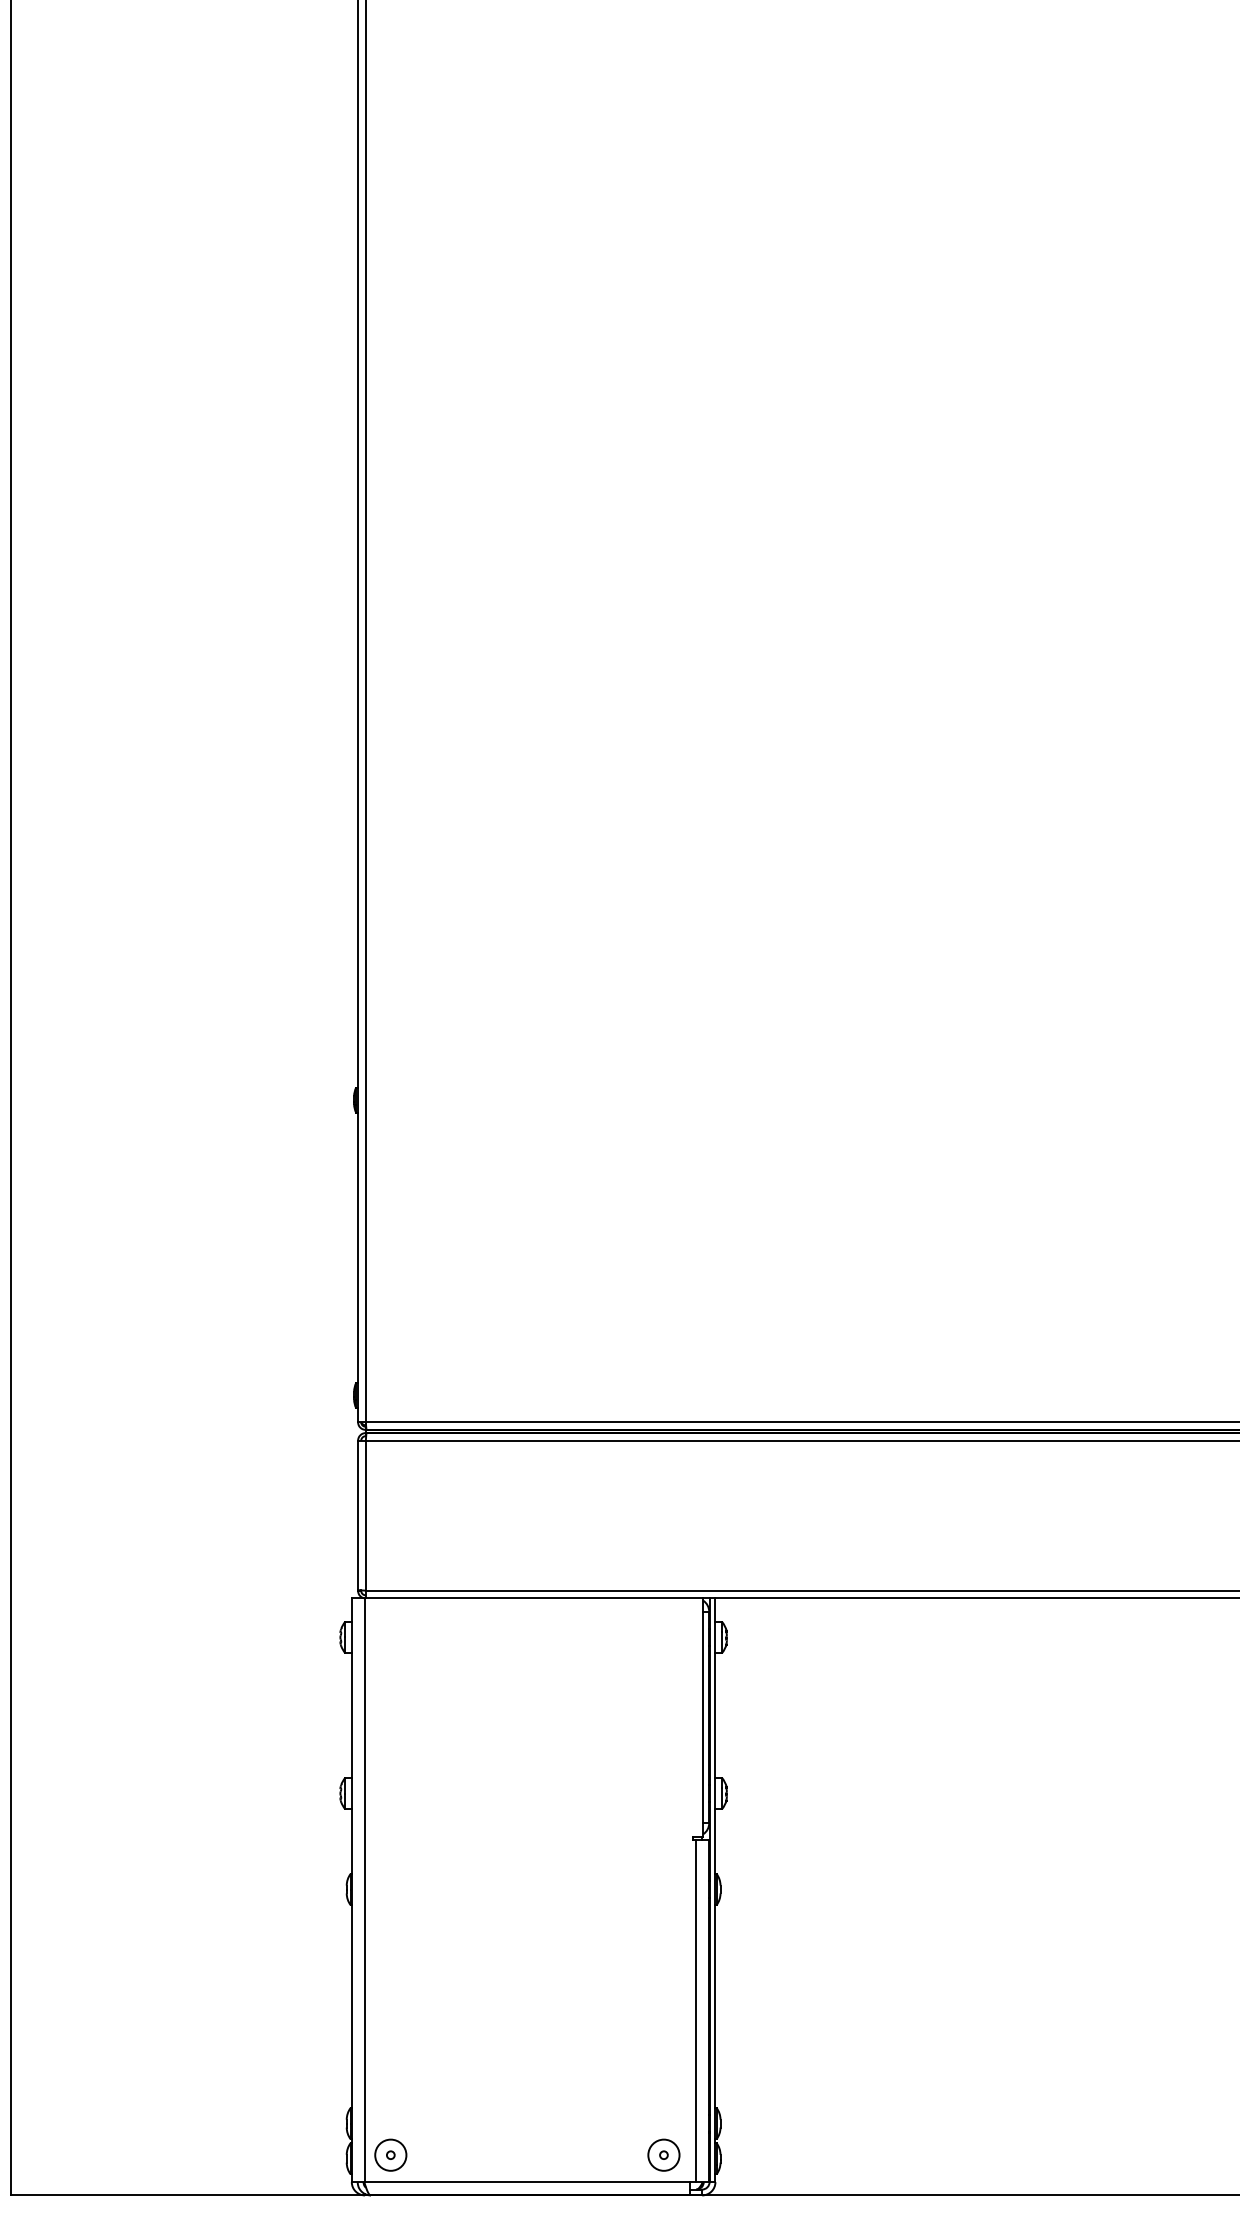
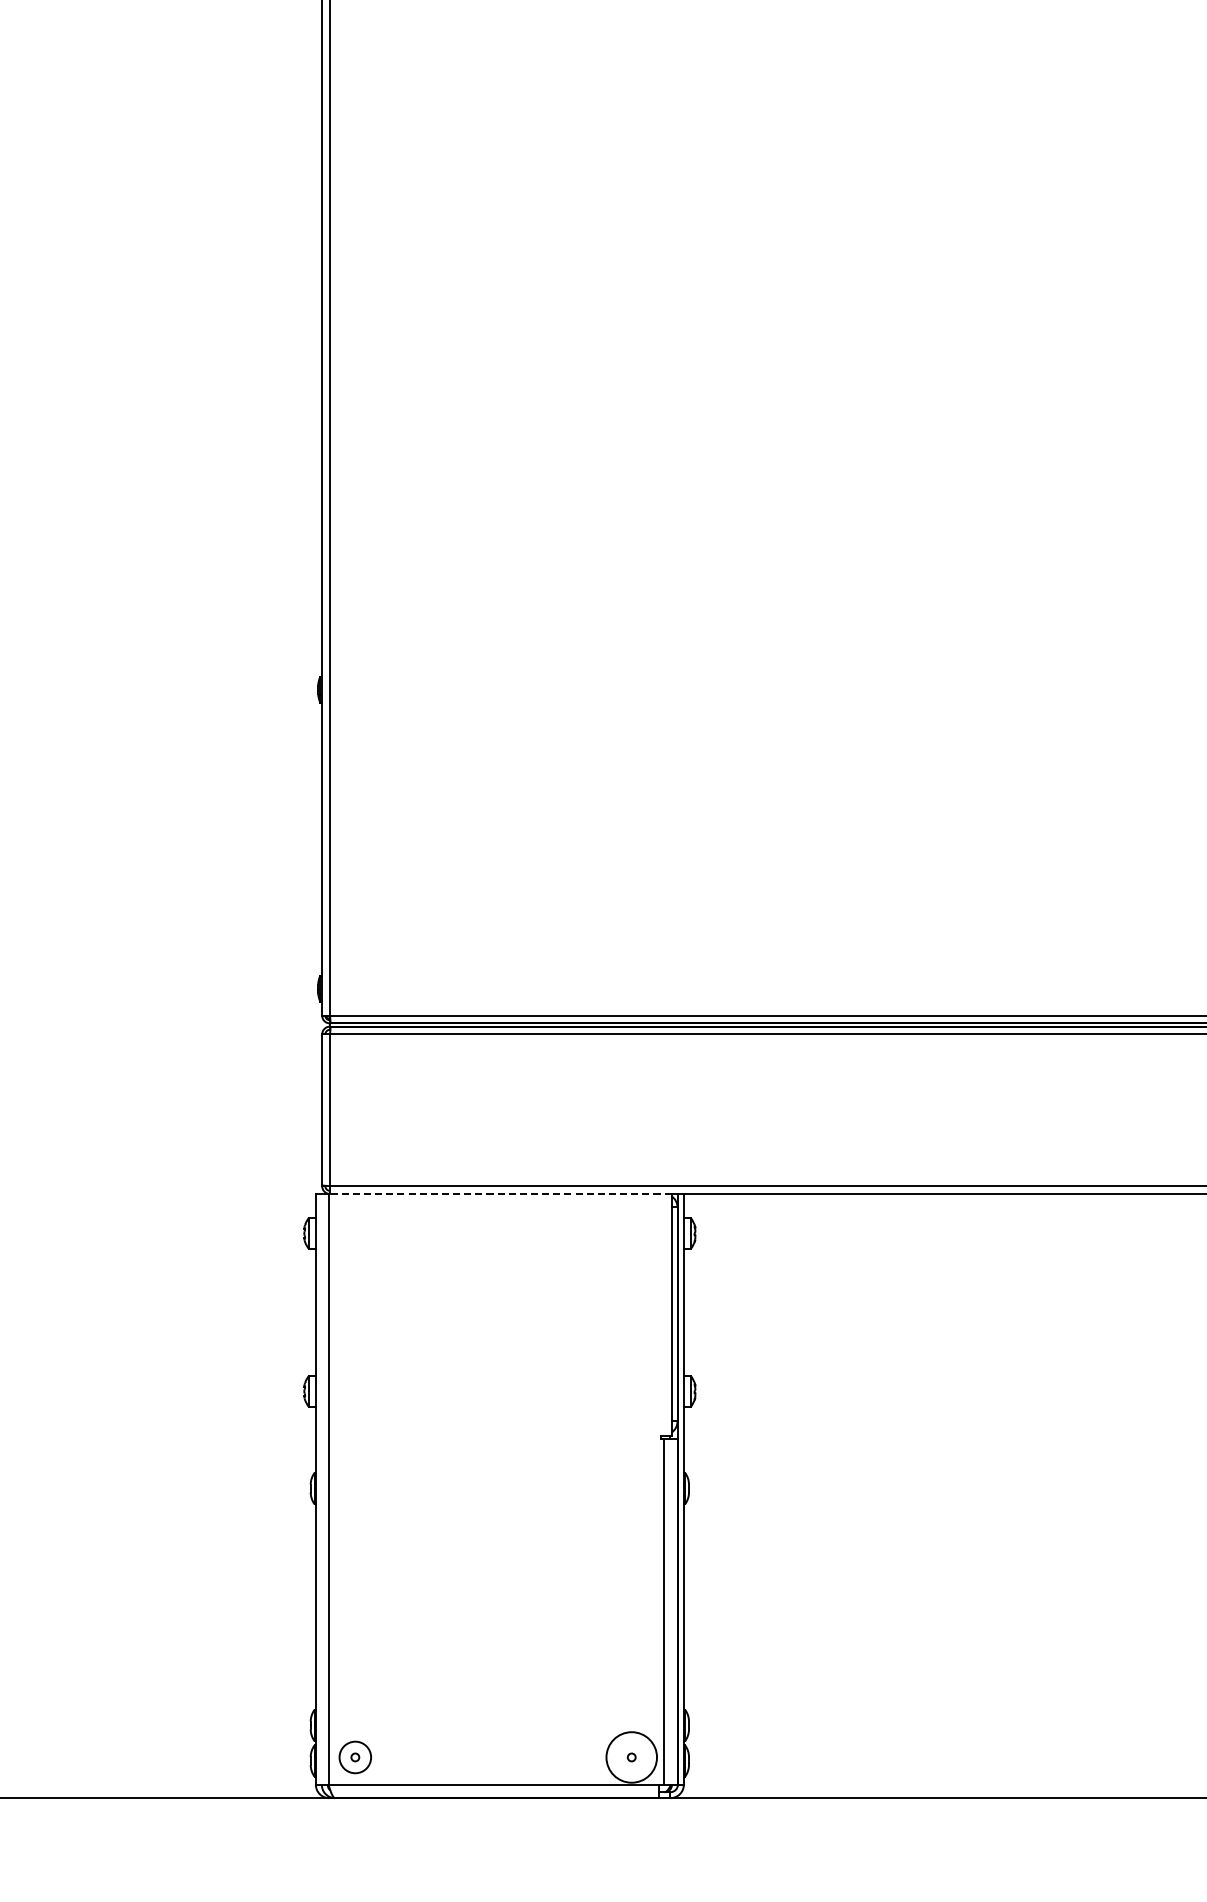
line: (533, 1598) -> (499, 1194), solid -> dashed
circle: (663, 2154) -> (631, 1756), size x1.6

